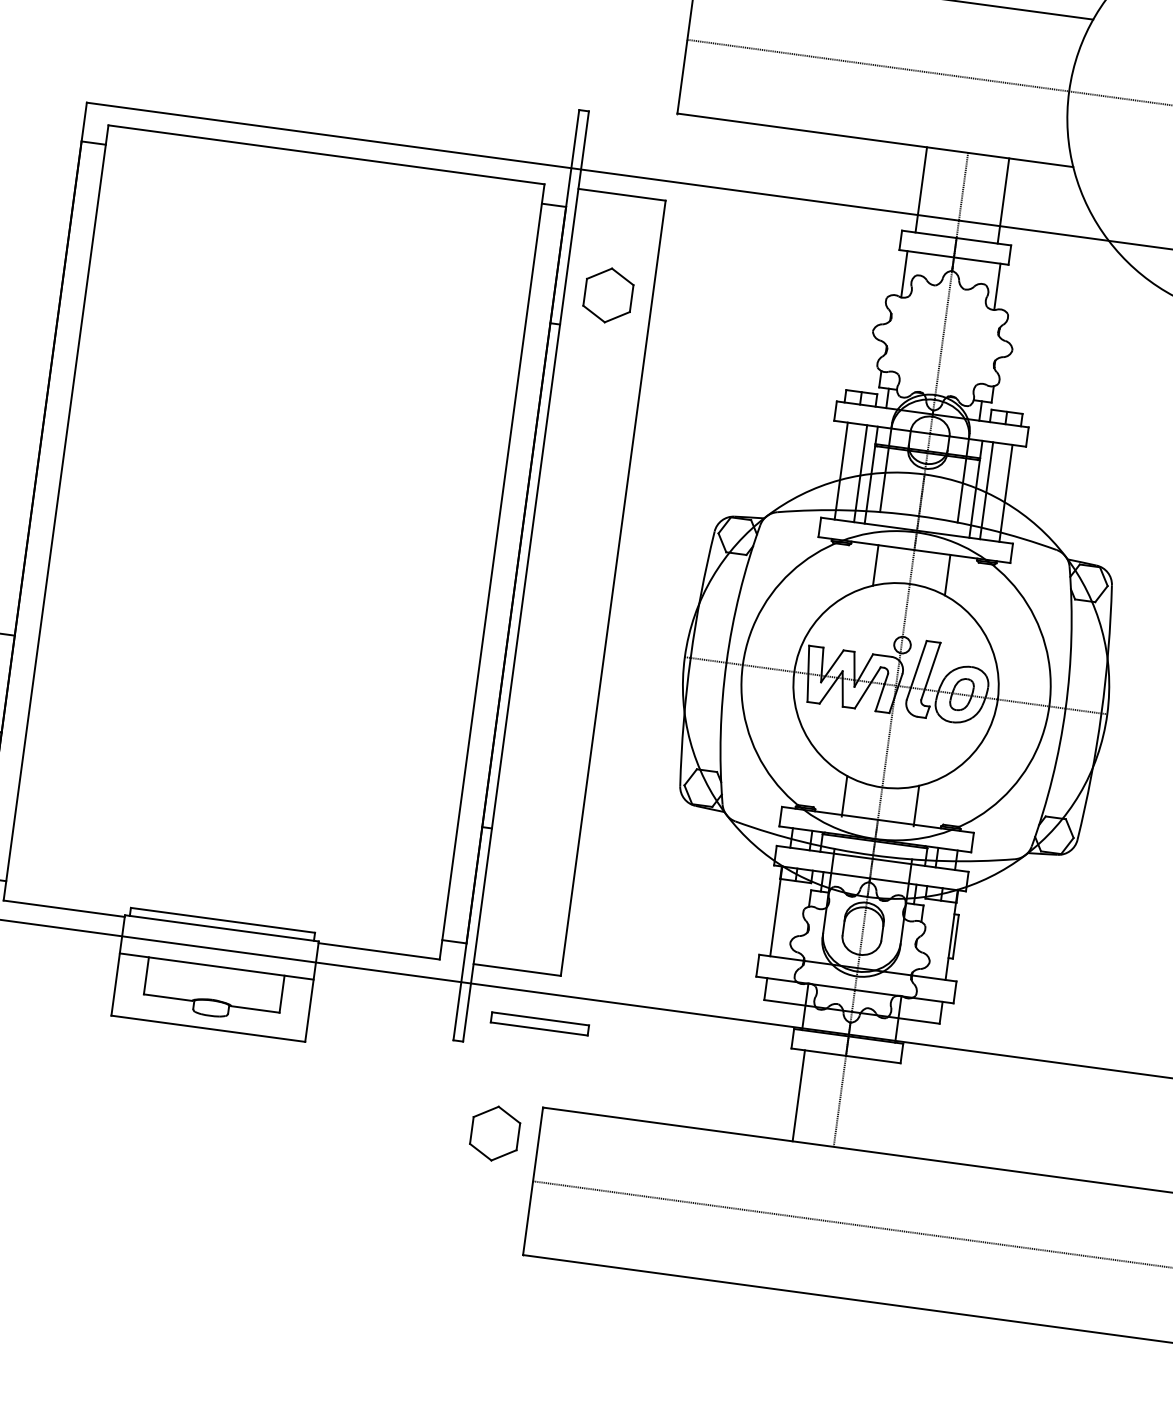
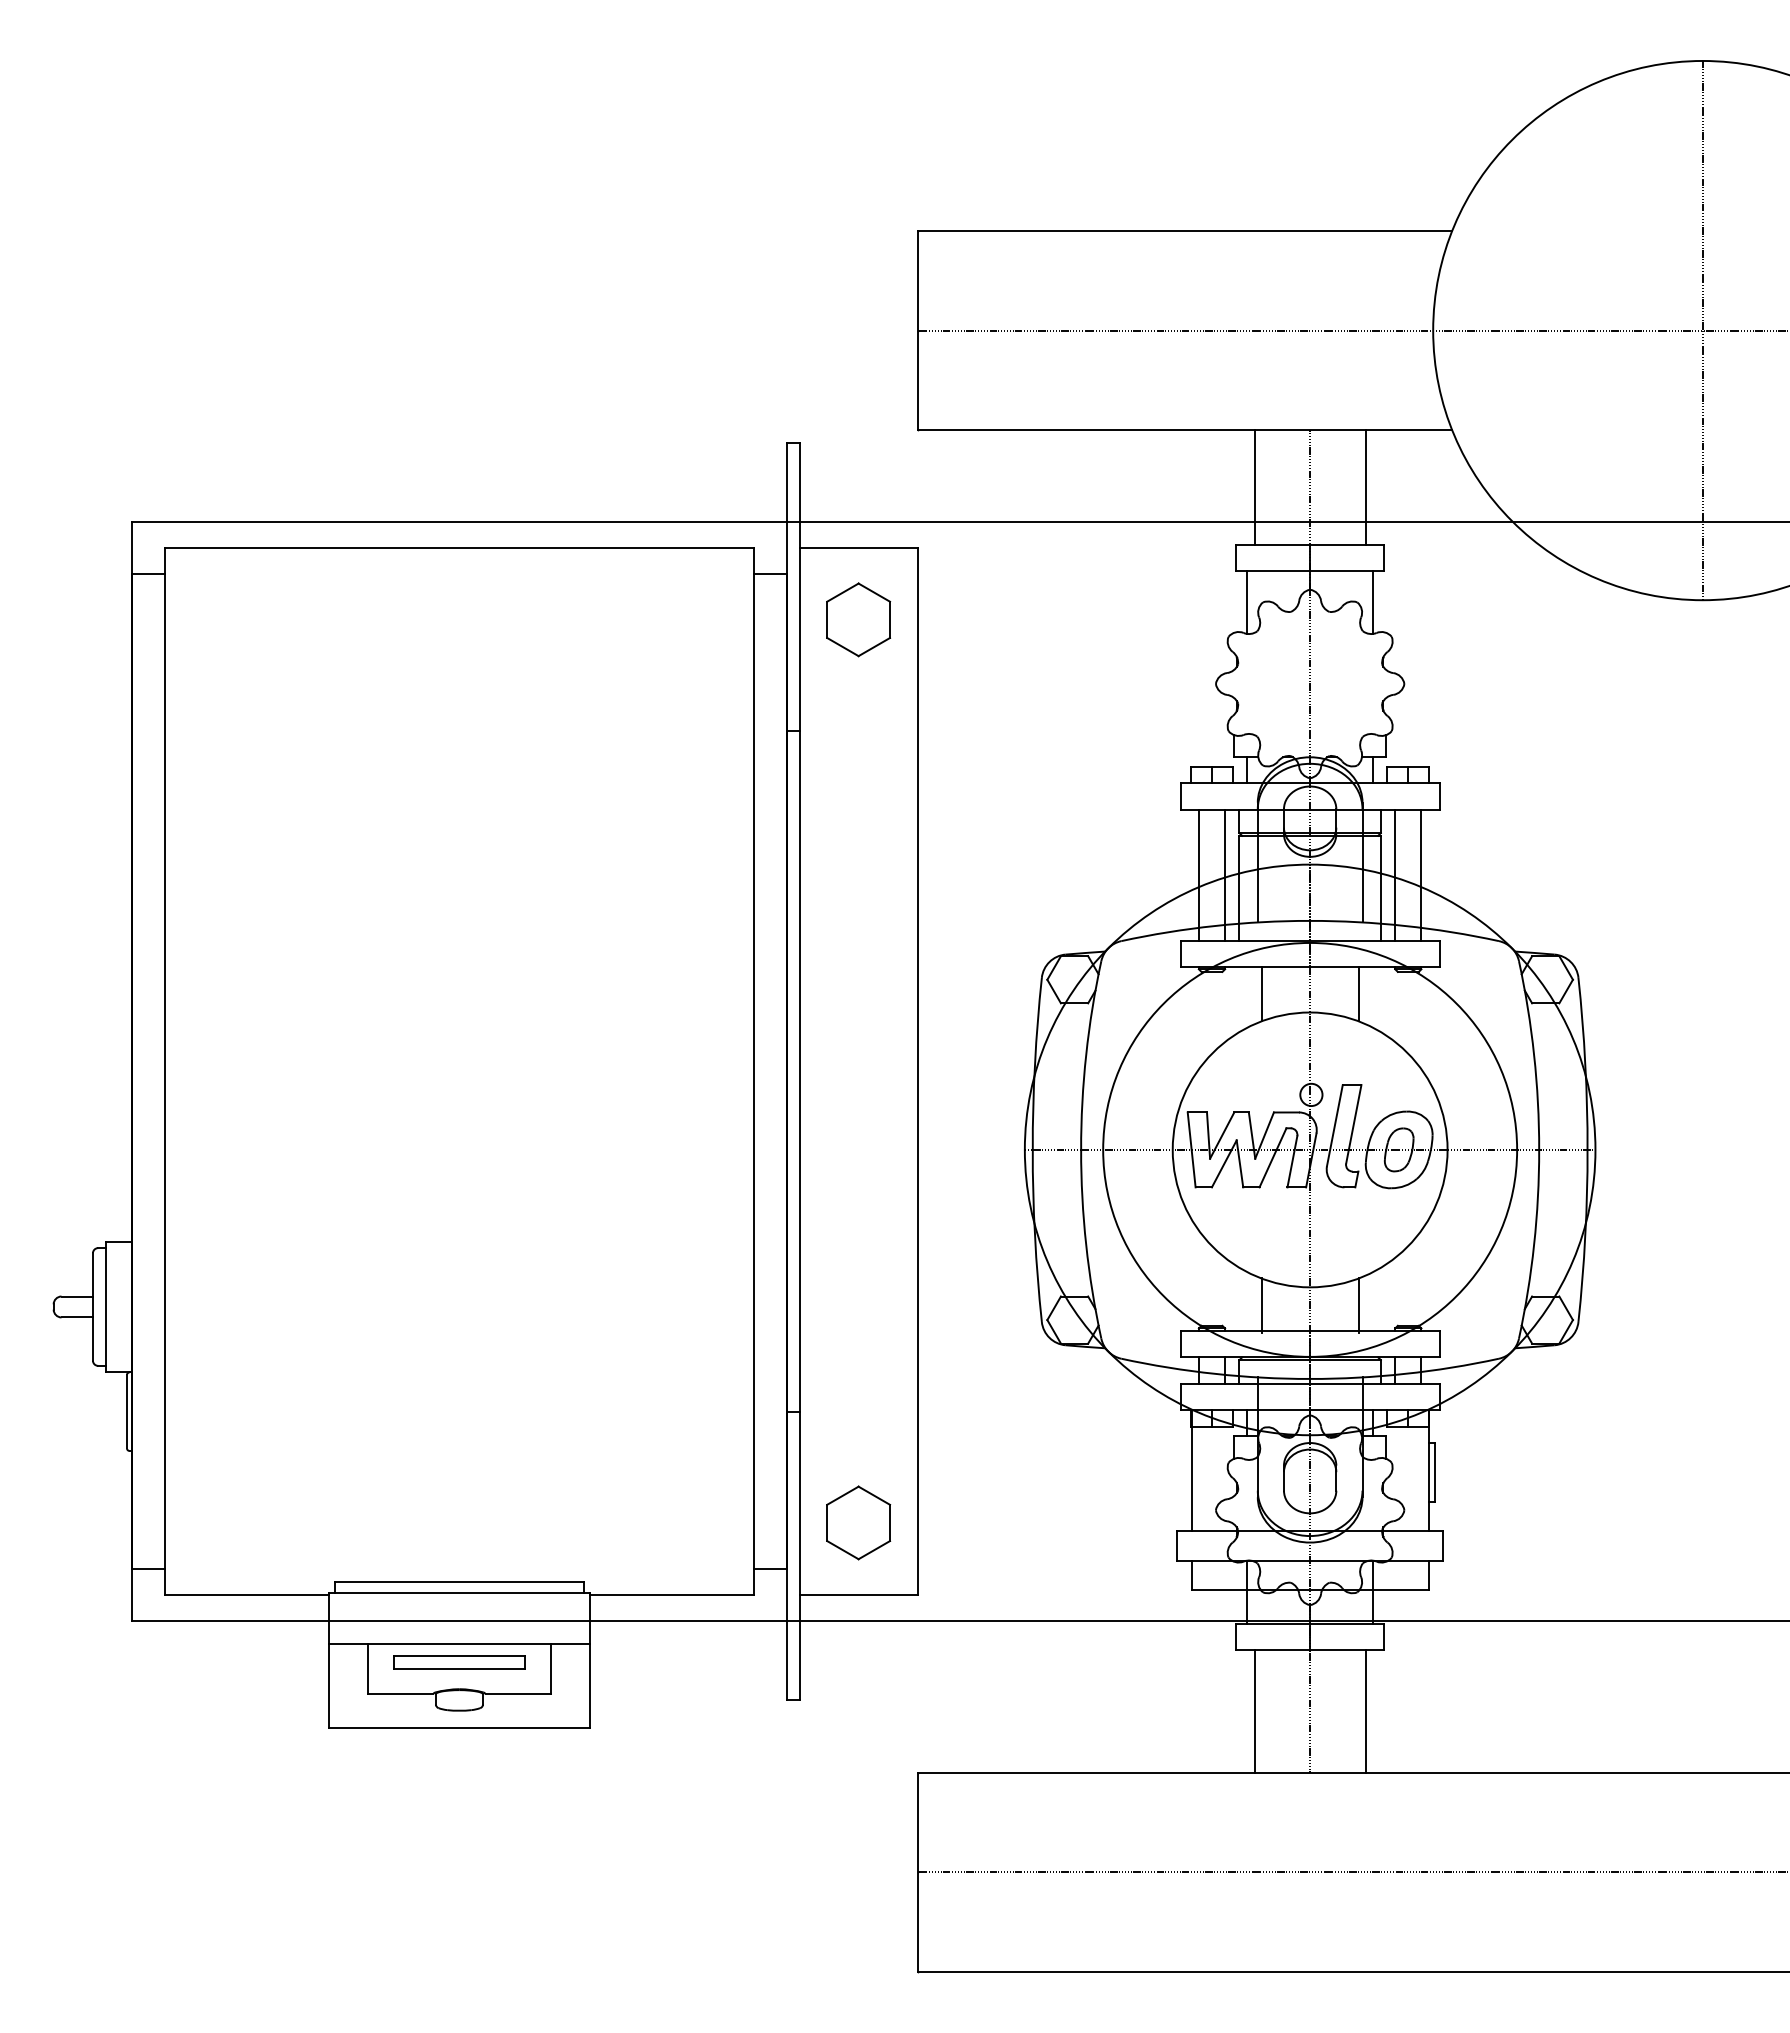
part: (608, 295) -> (858, 619), moved
part: (540, 1024) -> (459, 1662), moved
line: (880, 1106) -> (1365, 1710), added
part: (495, 1133) -> (858, 1522), moved

